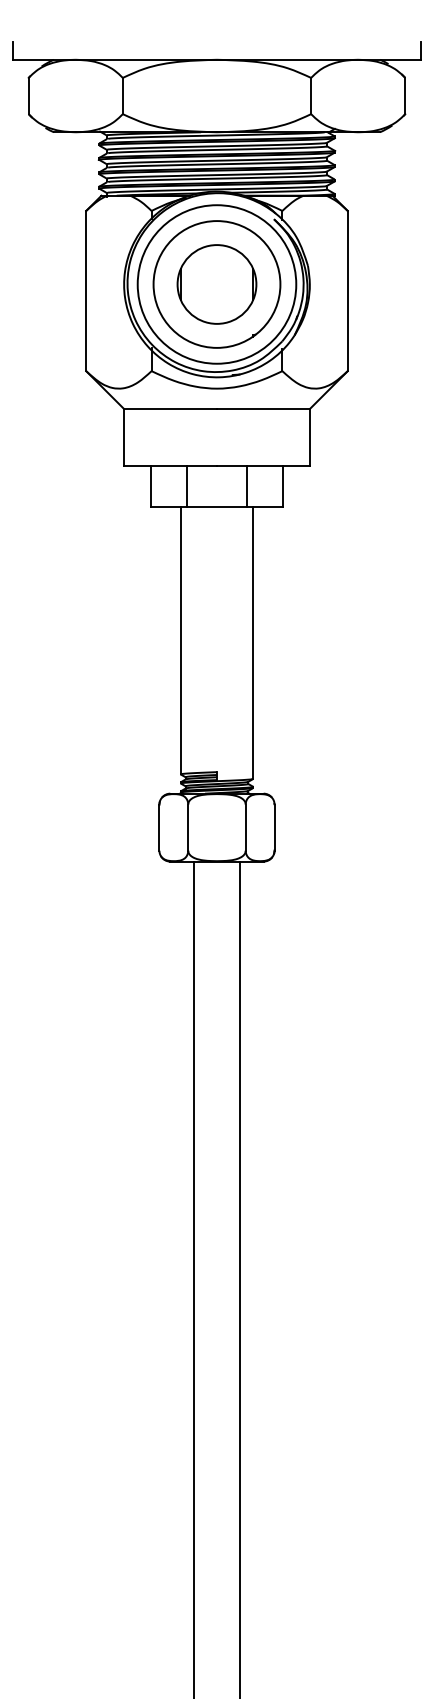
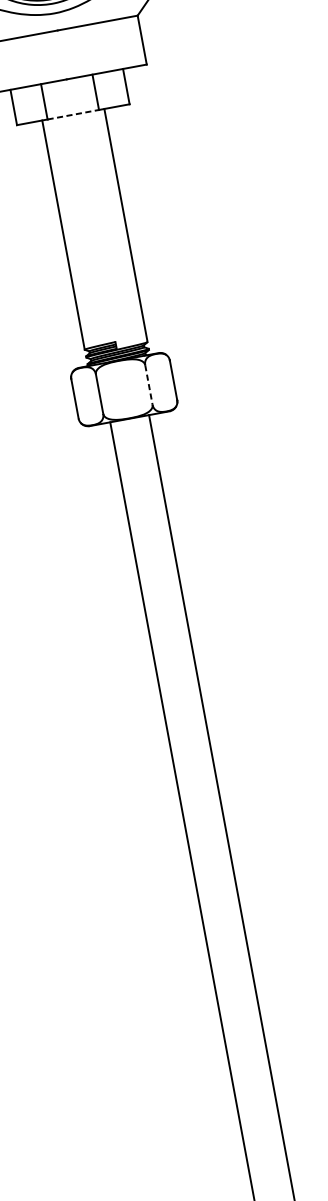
line: (216, 506) -> (72, 114), solid -> dashed
line: (245, 828) -> (148, 385), solid -> dashed

